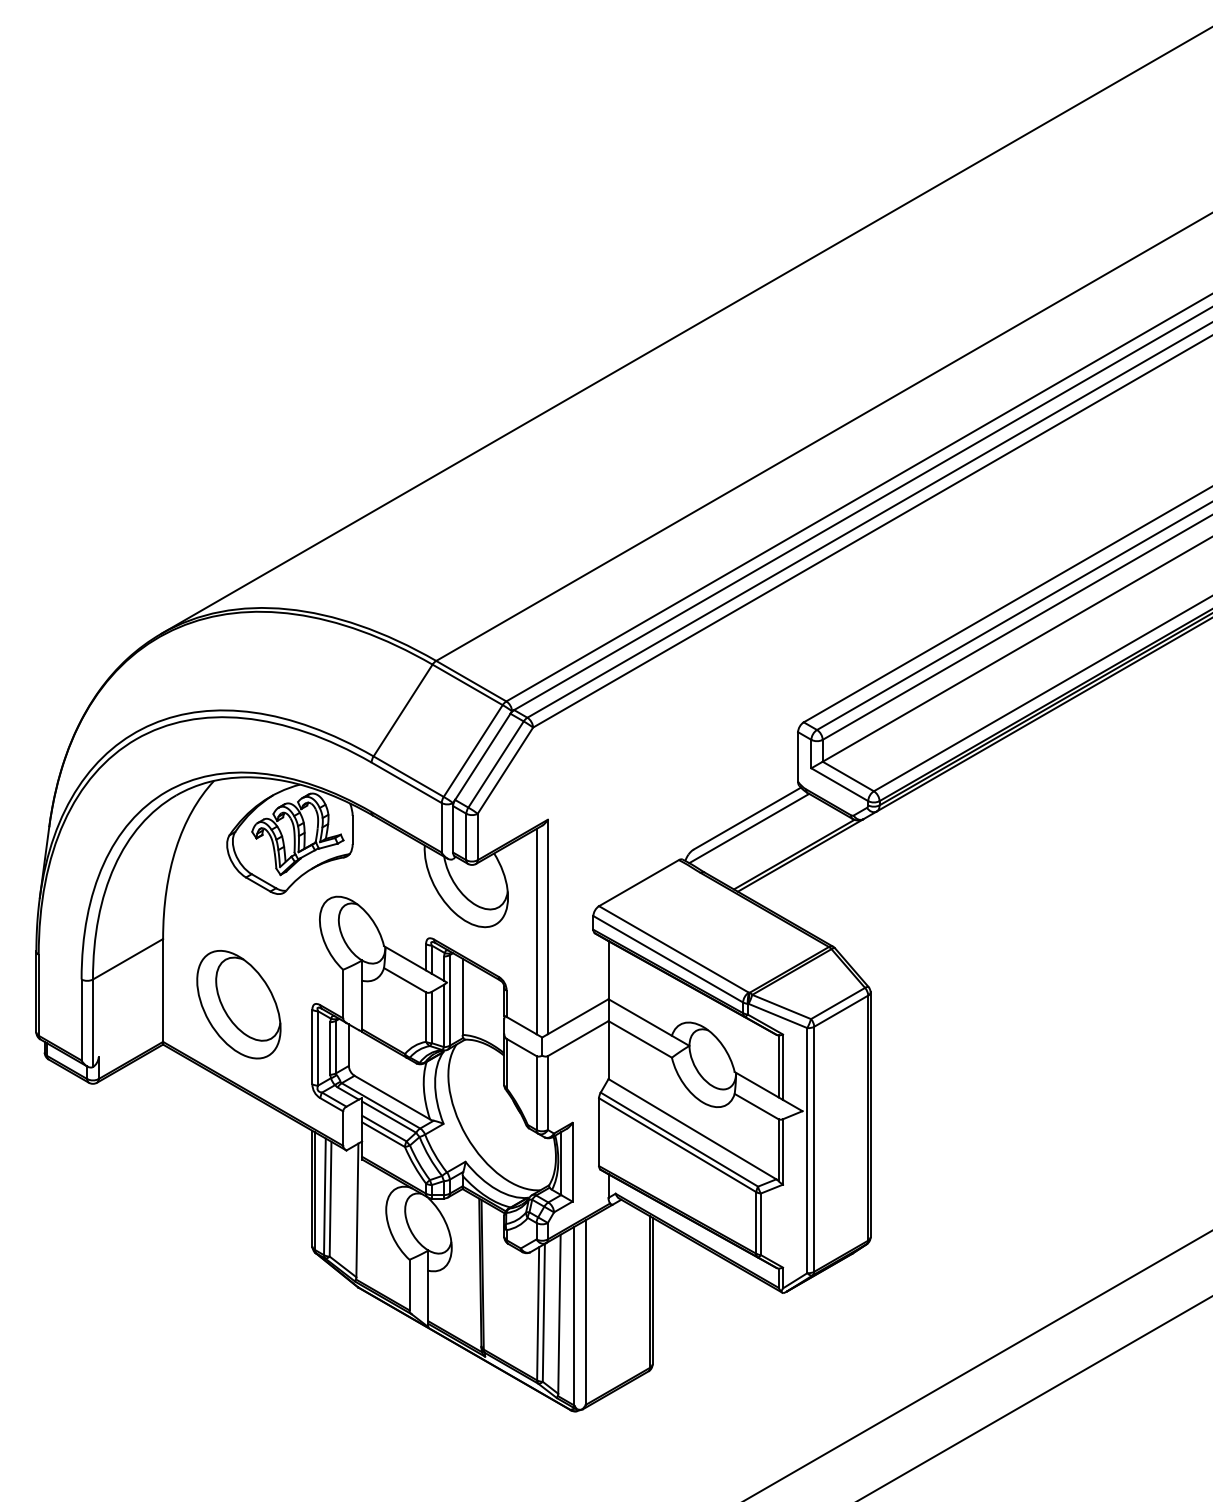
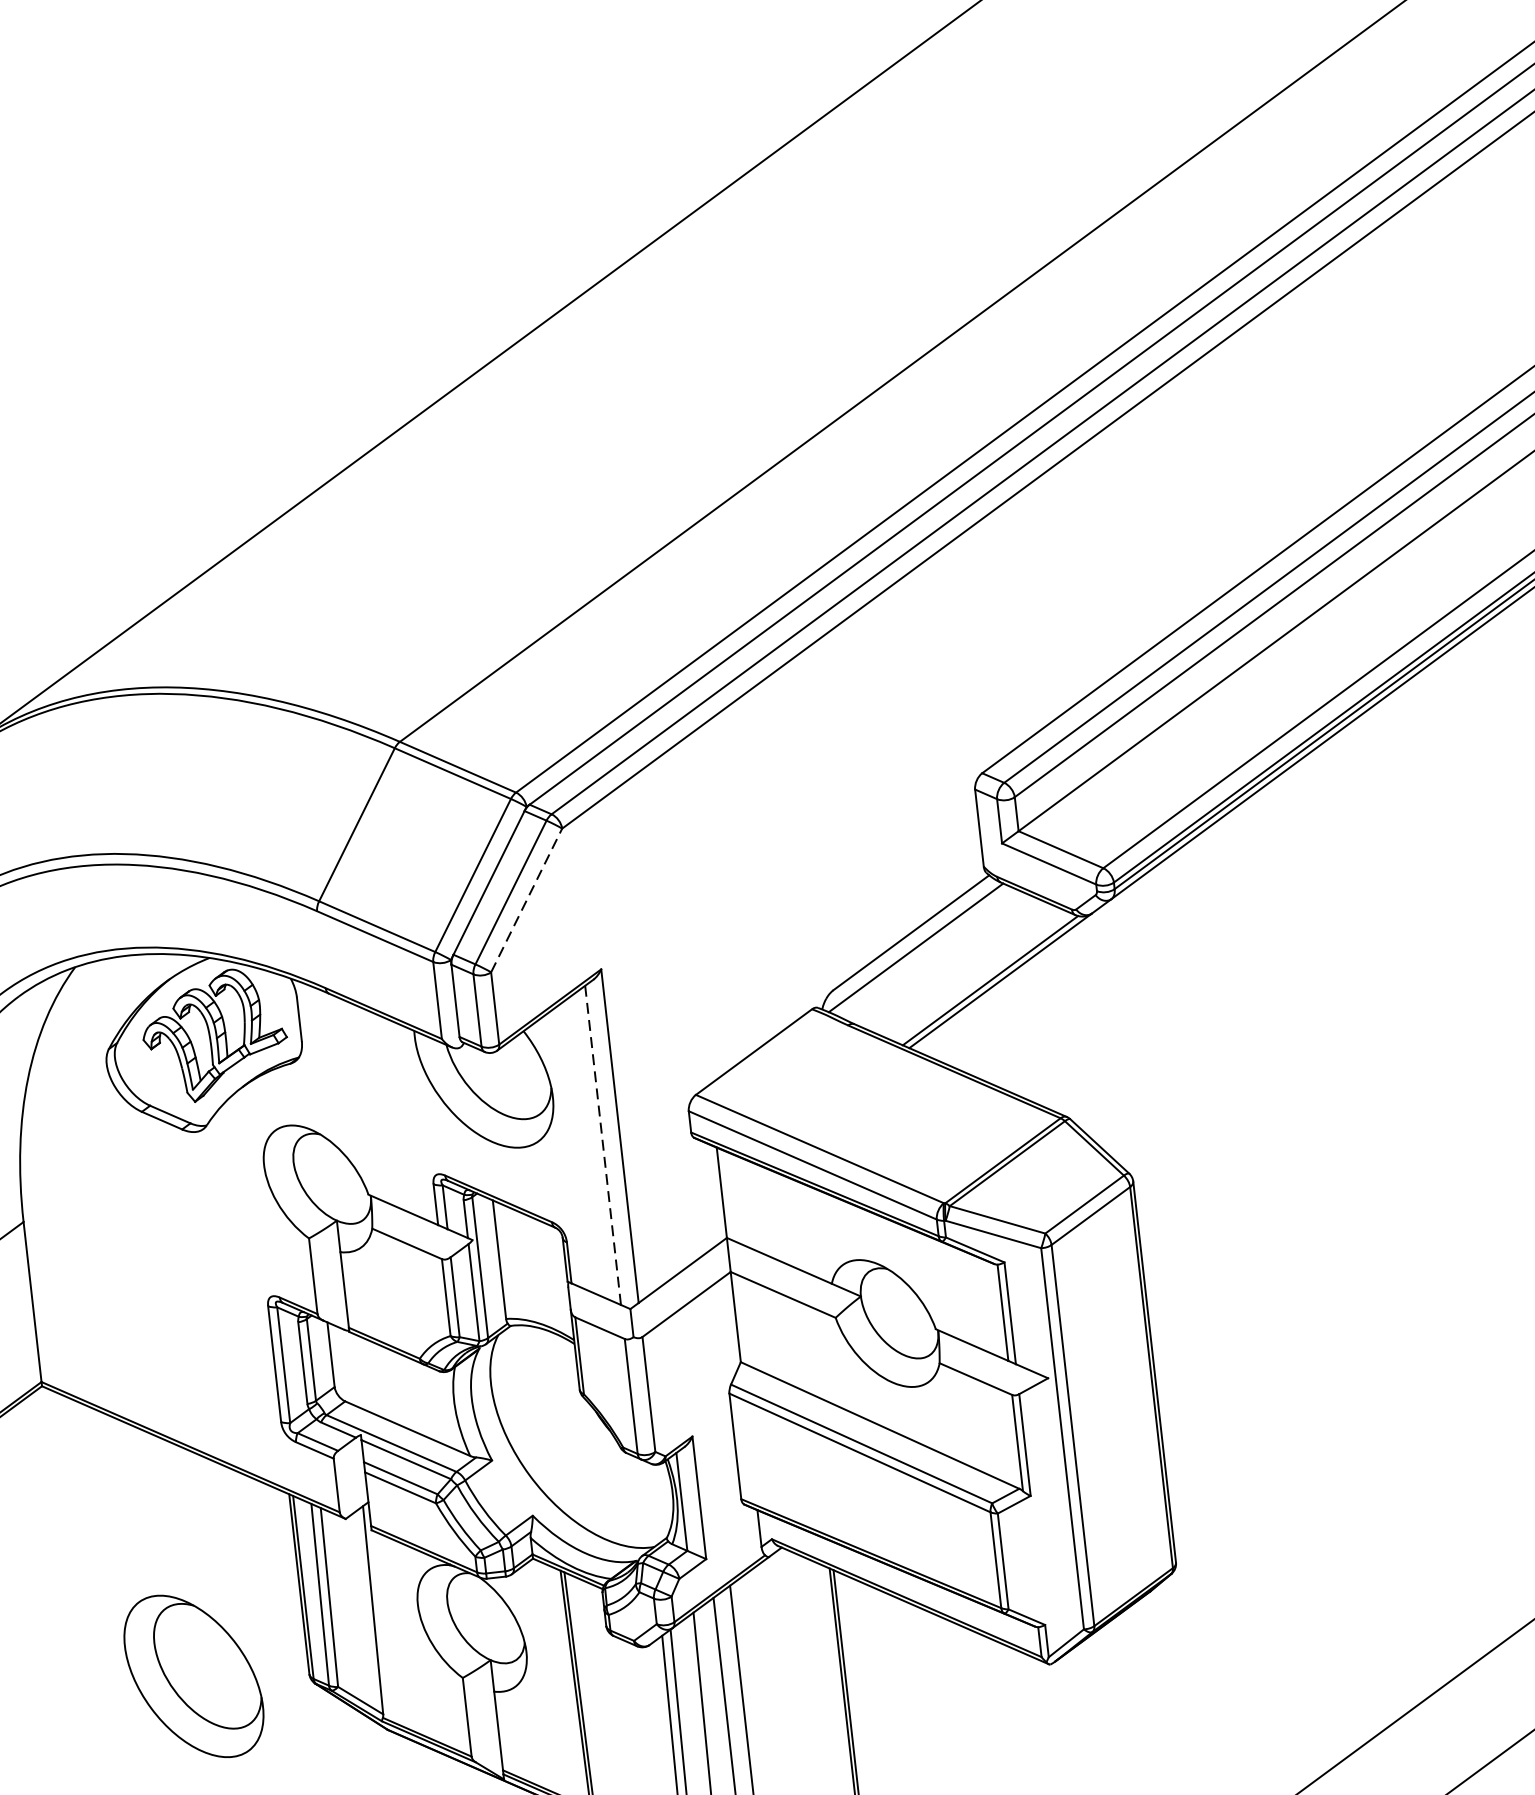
line: (505, 770) -> (526, 900), solid -> dashed
line: (536, 931) -> (603, 1145), solid -> dashed
part: (238, 1004) -> (193, 1676), moved

